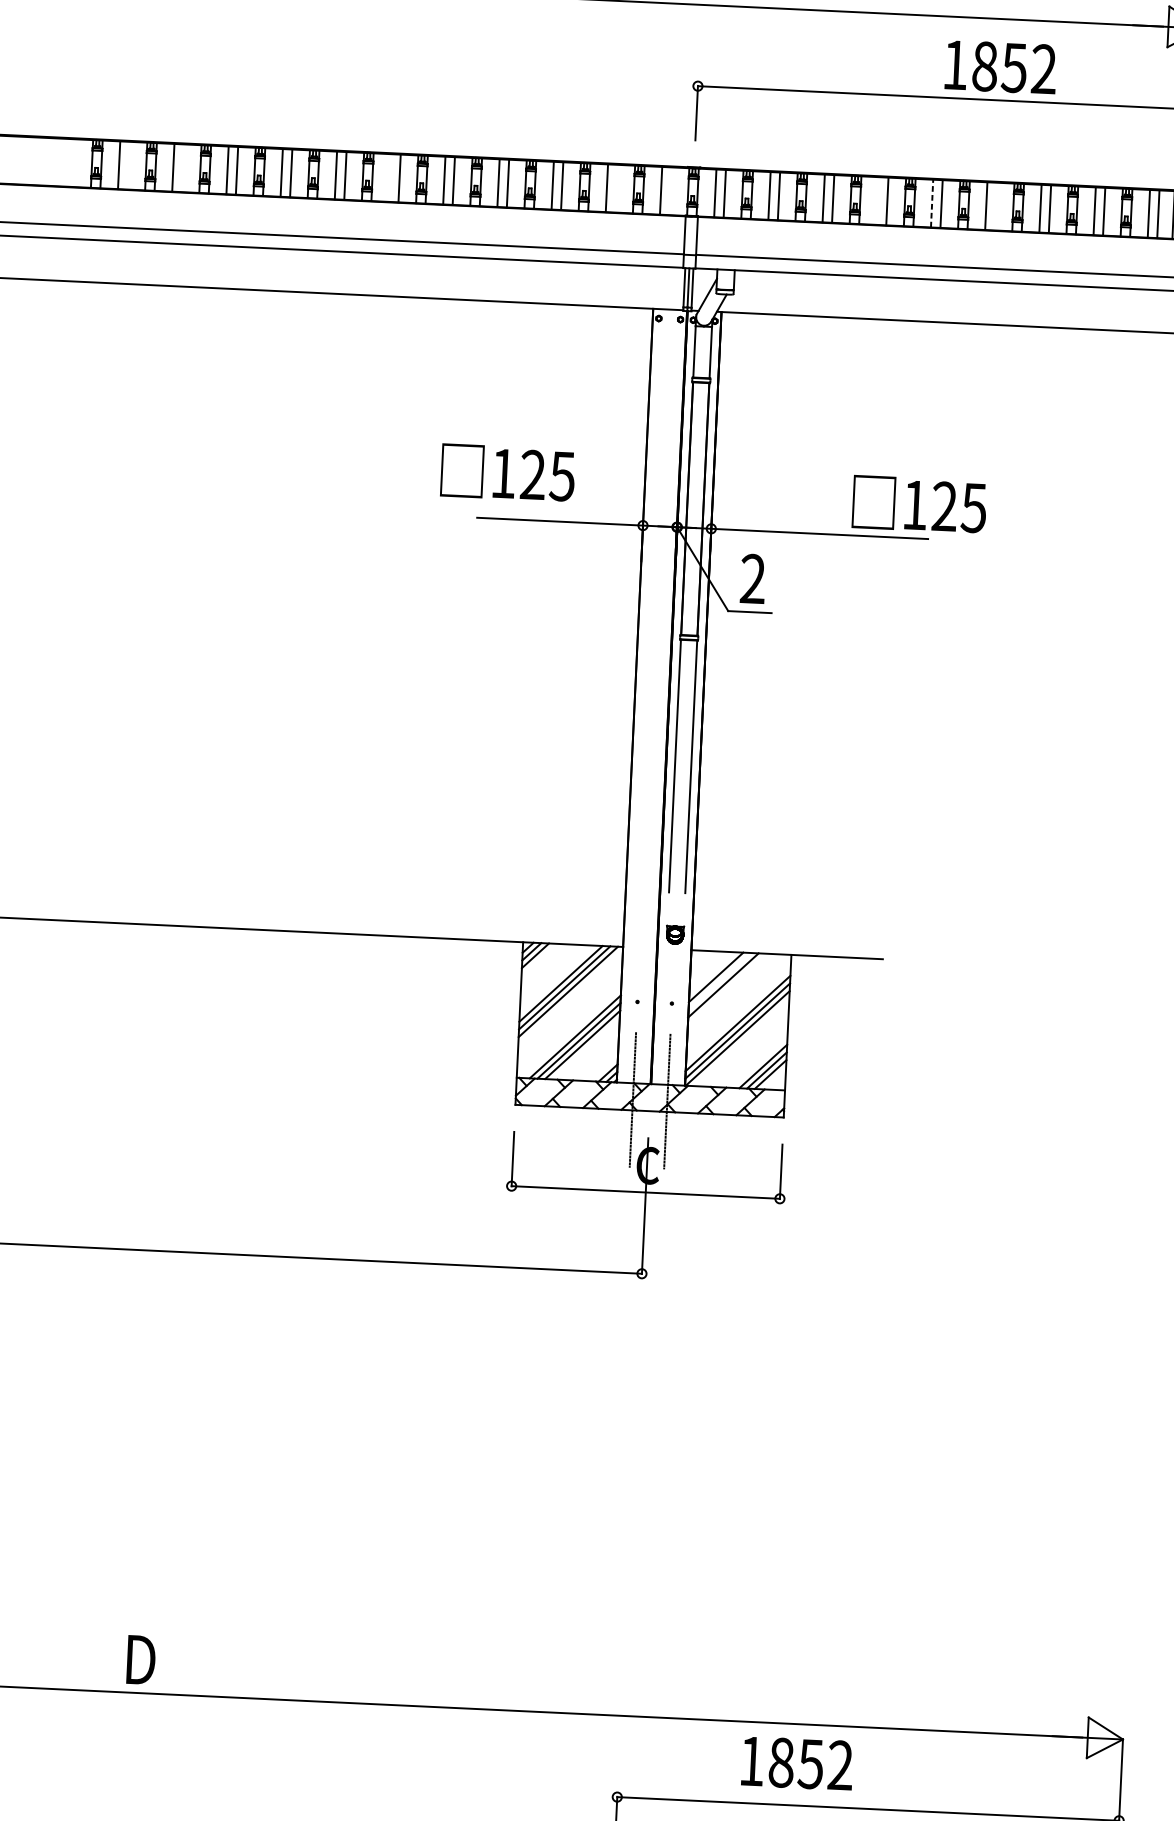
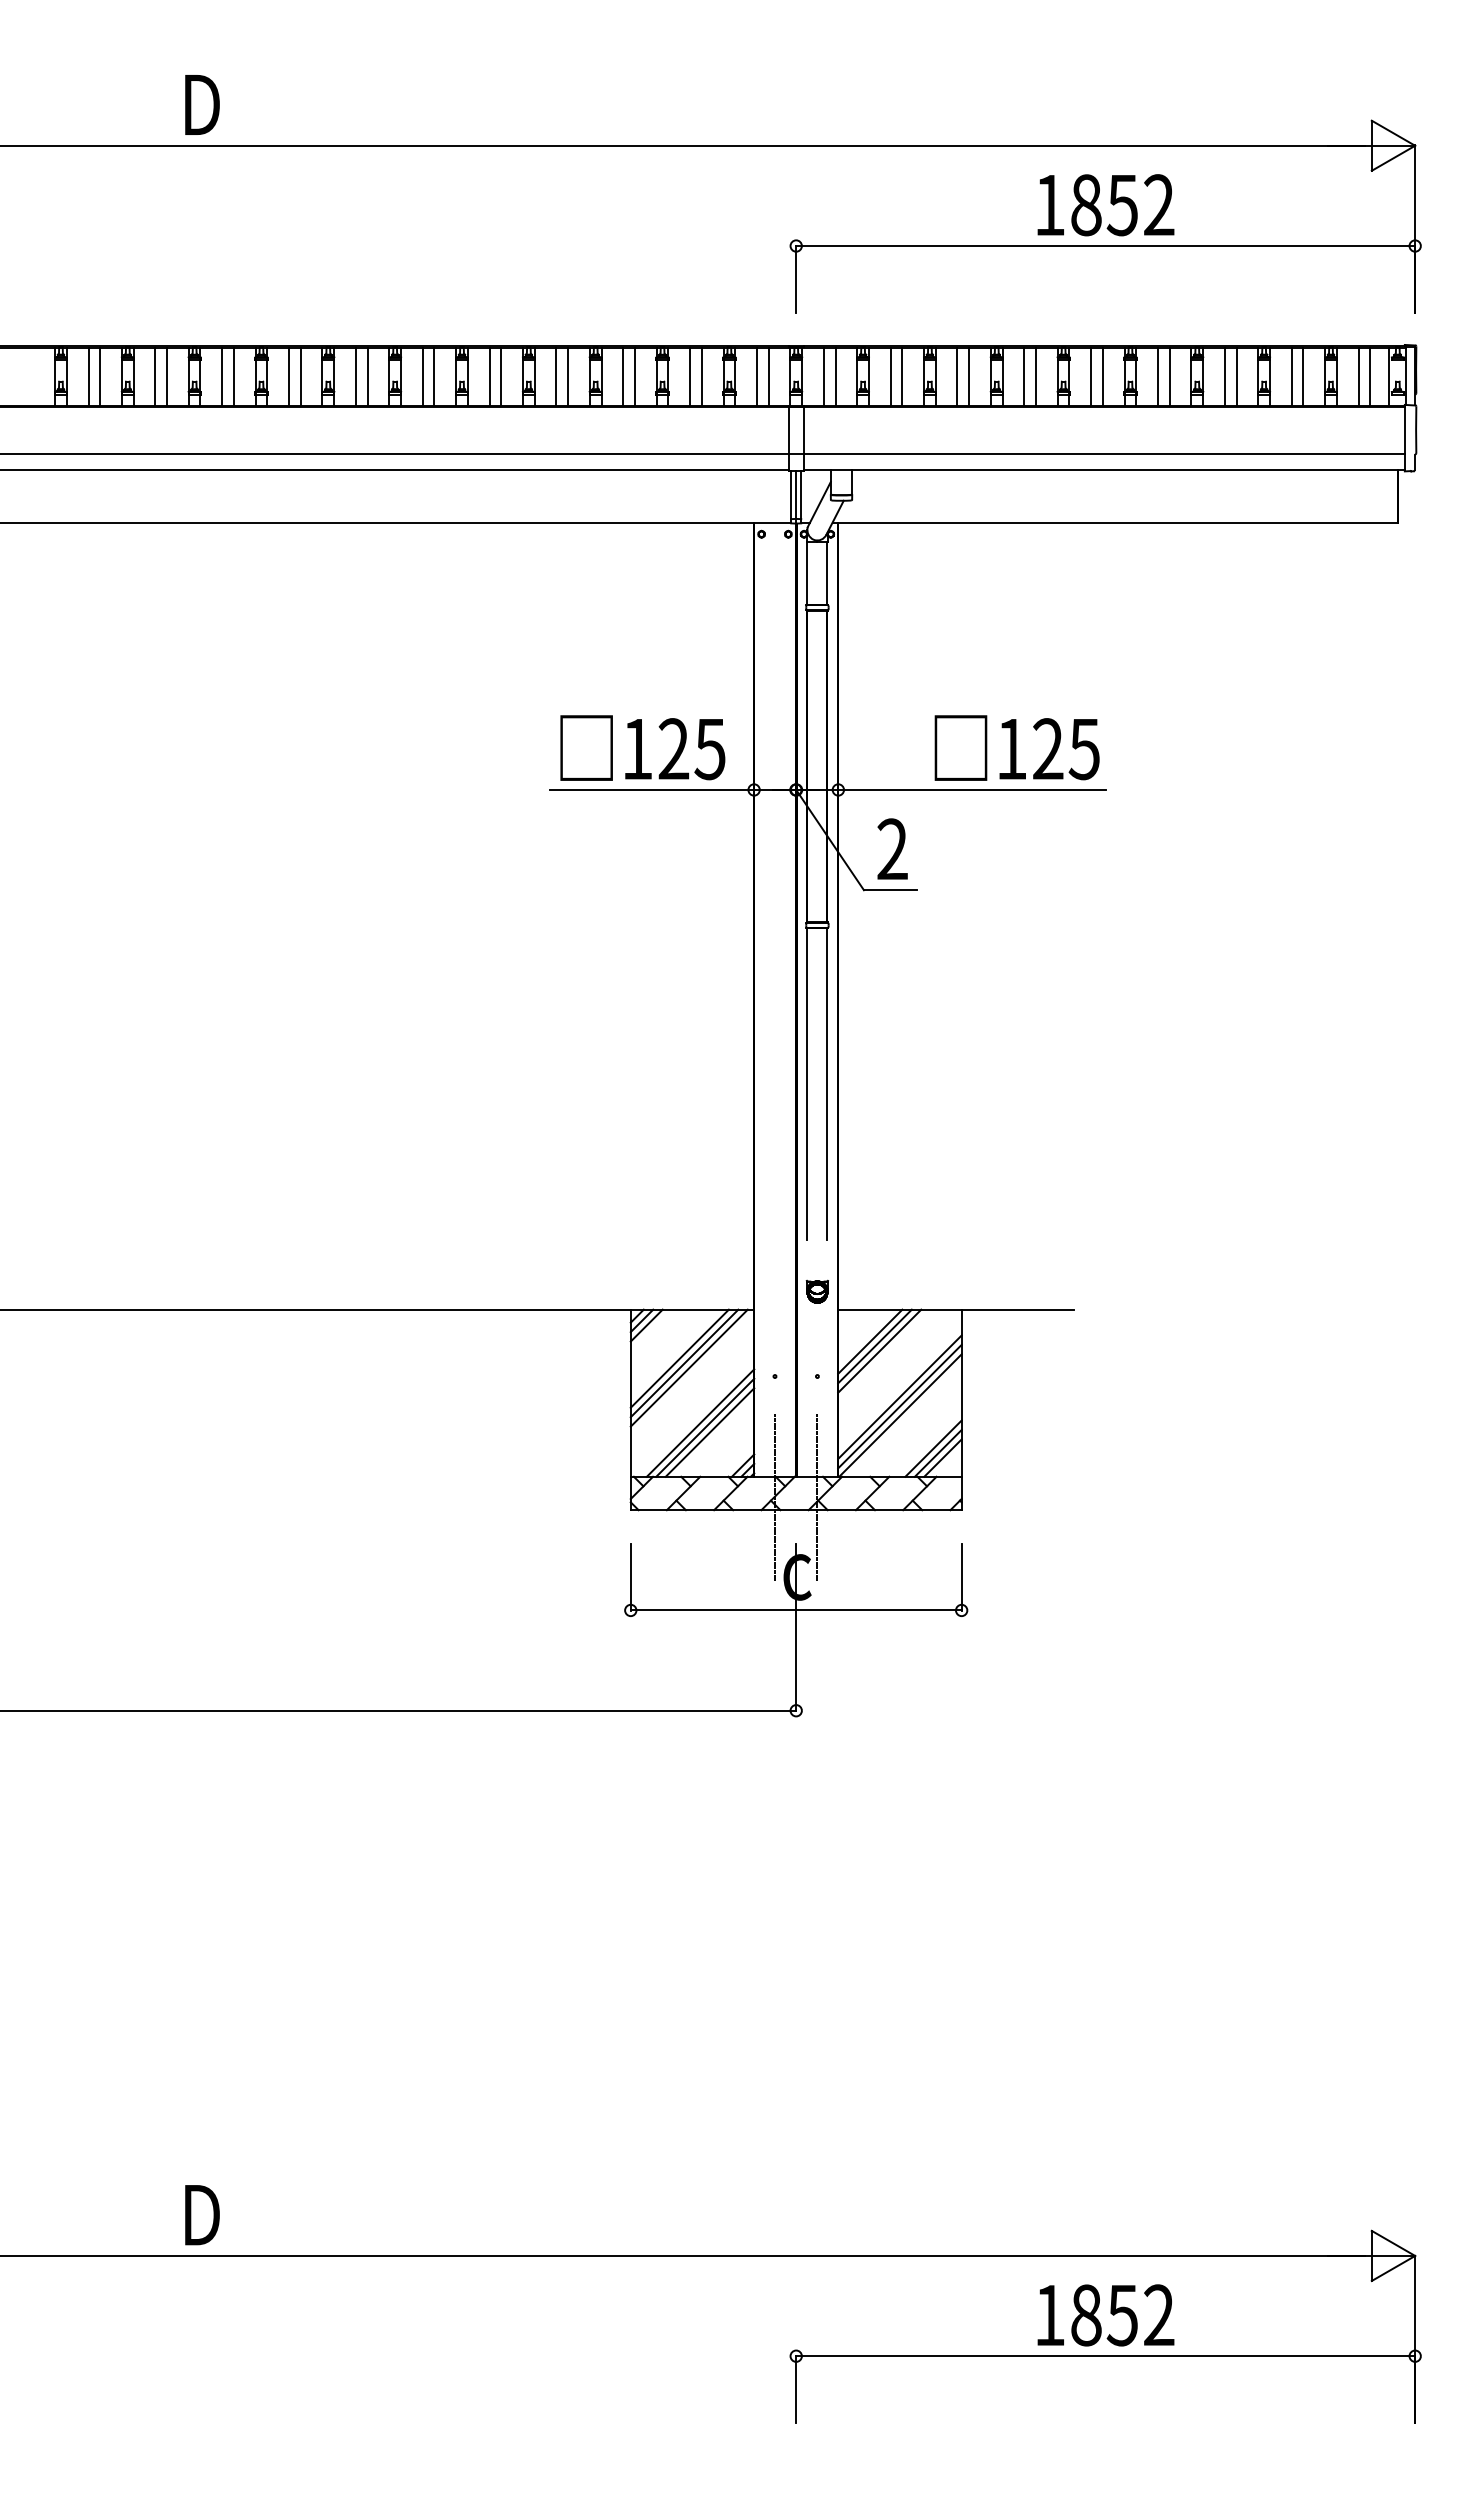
text: (1000, 67) -> (1105, 205), moved
line: (128, 165) -> (100, 376), added
line: (183, 167) -> (167, 376), added
line: (389, 177) -> (422, 376), added
line: (616, 188) -> (701, 376), added
line: (670, 190) -> (768, 376), added
line: (878, 200) -> (1024, 376), added
line: (932, 203) -> (1091, 376), dashed -> solid
line: (995, 206) -> (1169, 376), added
text: (507, 472) -> (642, 747), moved
text: (919, 504) -> (1016, 747), moved
line: (719, 981) -> (874, 1346), added
text: (797, 1763) -> (1105, 2315), moved

